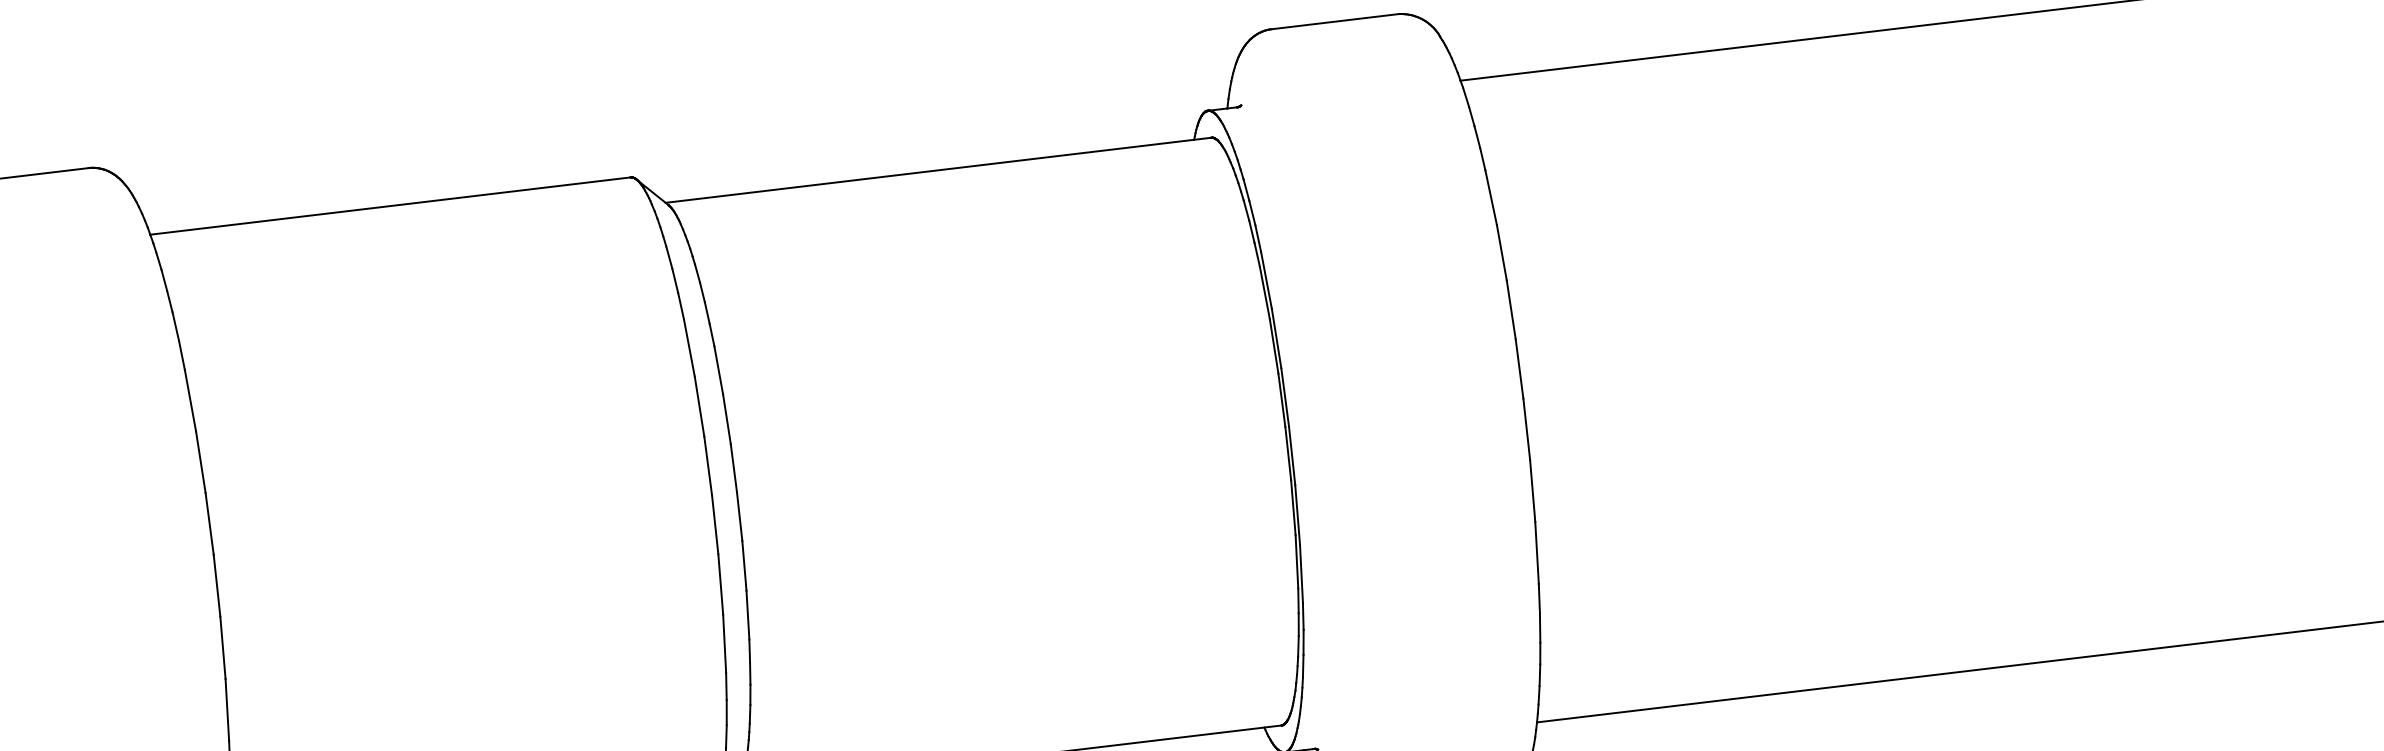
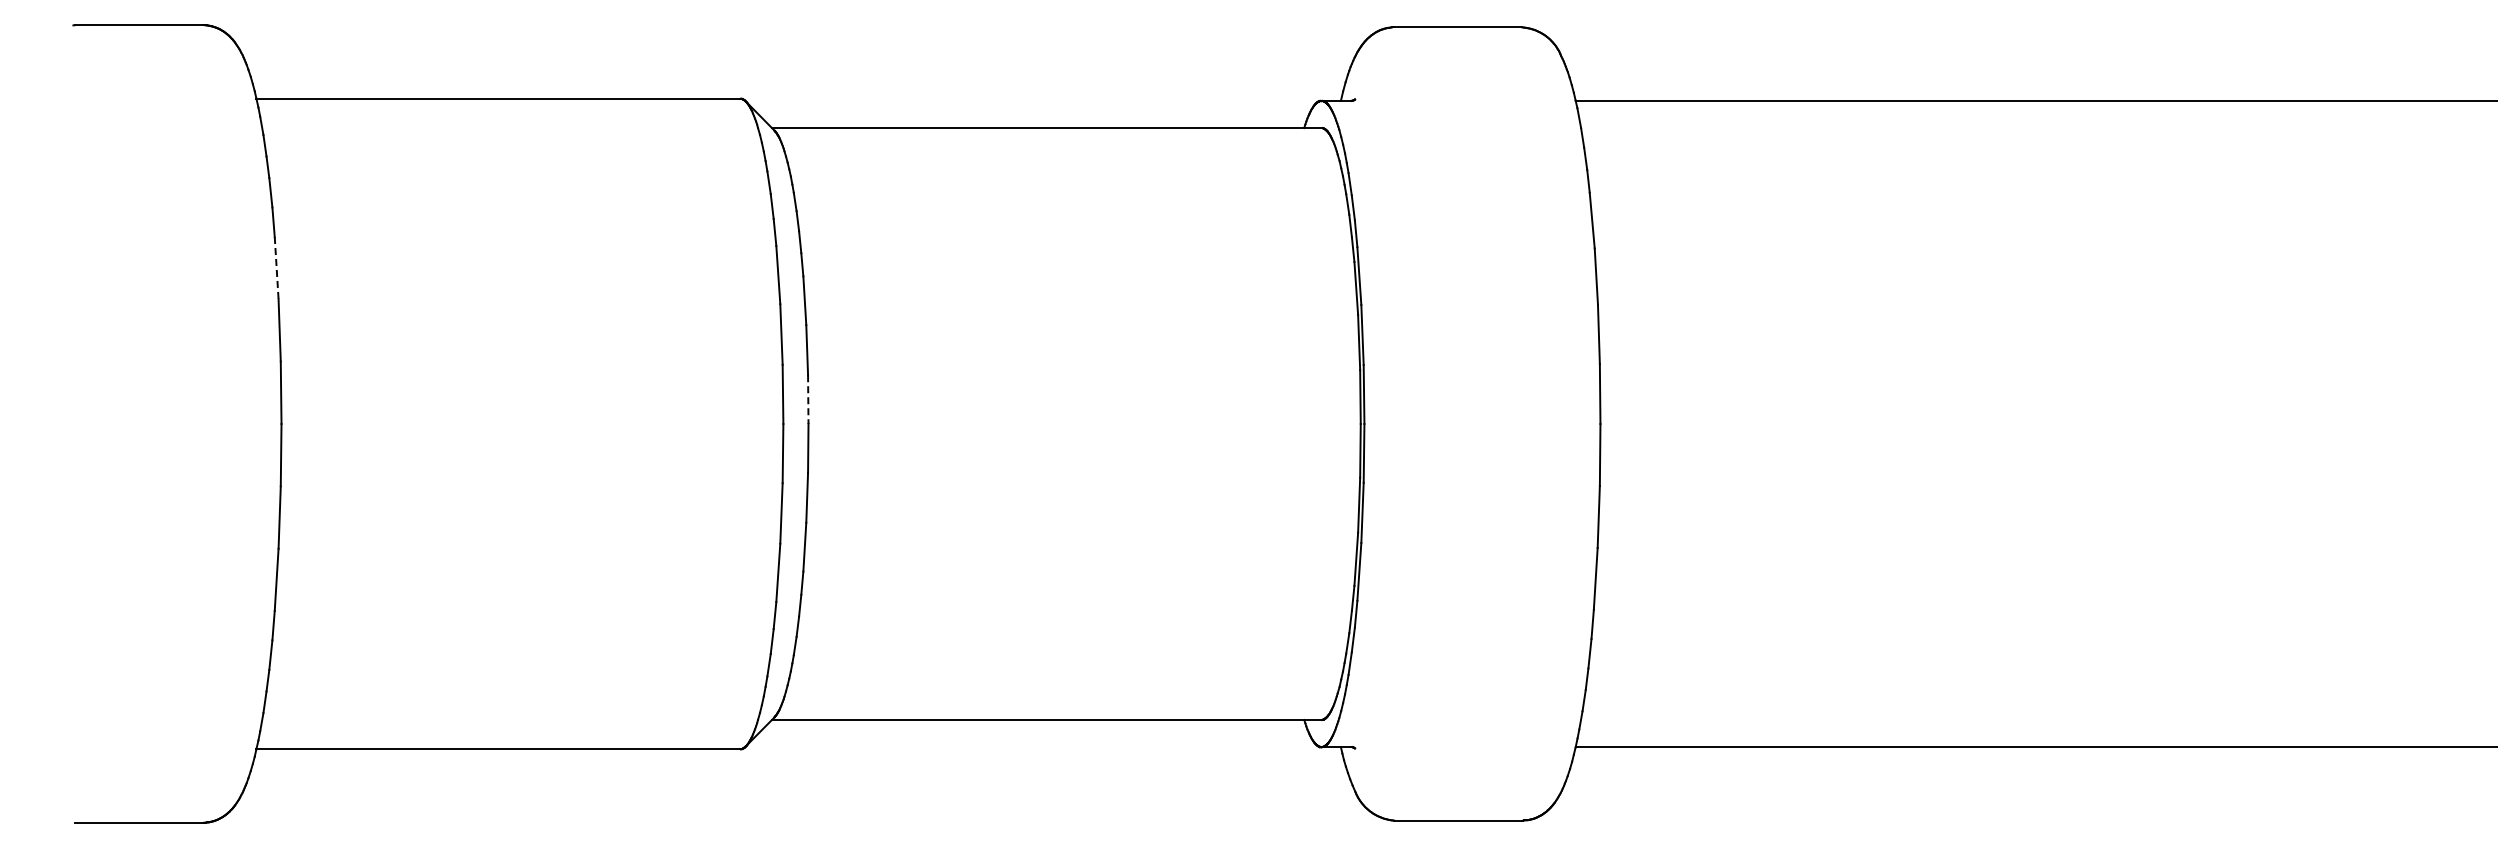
line: (190, 400) -> (276, 268), solid -> dashed
line: (734, 469) -> (808, 400), solid -> dashed

